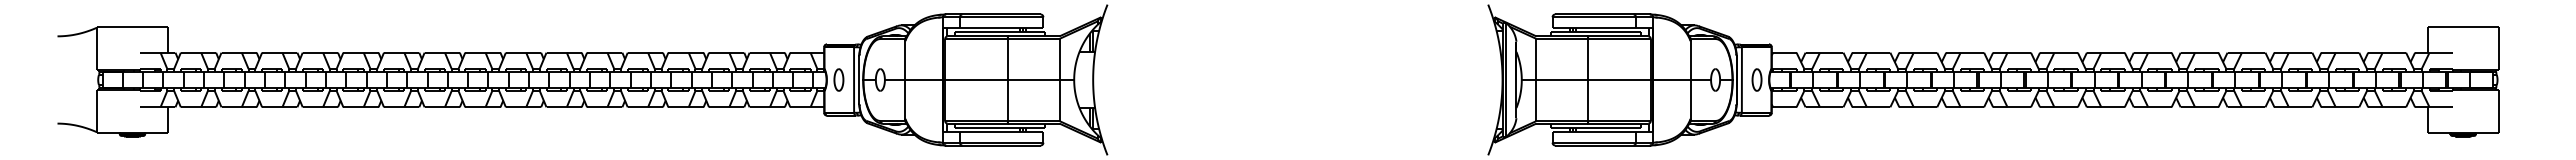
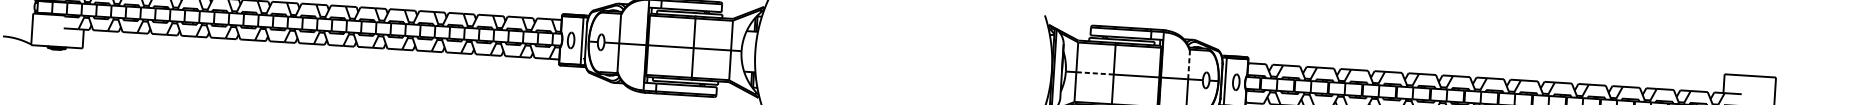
line: (1690, 60) -> (1188, 65), solid -> dashed
line: (1562, 80) -> (1095, 73), solid -> dashed

